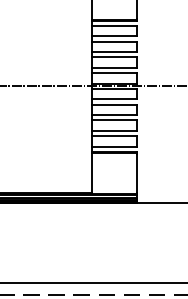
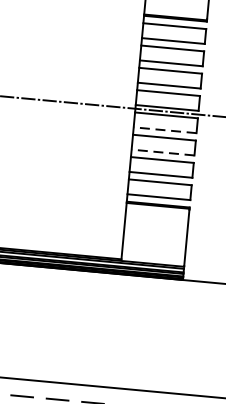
line: (114, 99) -> (164, 130), solid -> dashed
line: (114, 115) -> (162, 152), solid -> dashed

